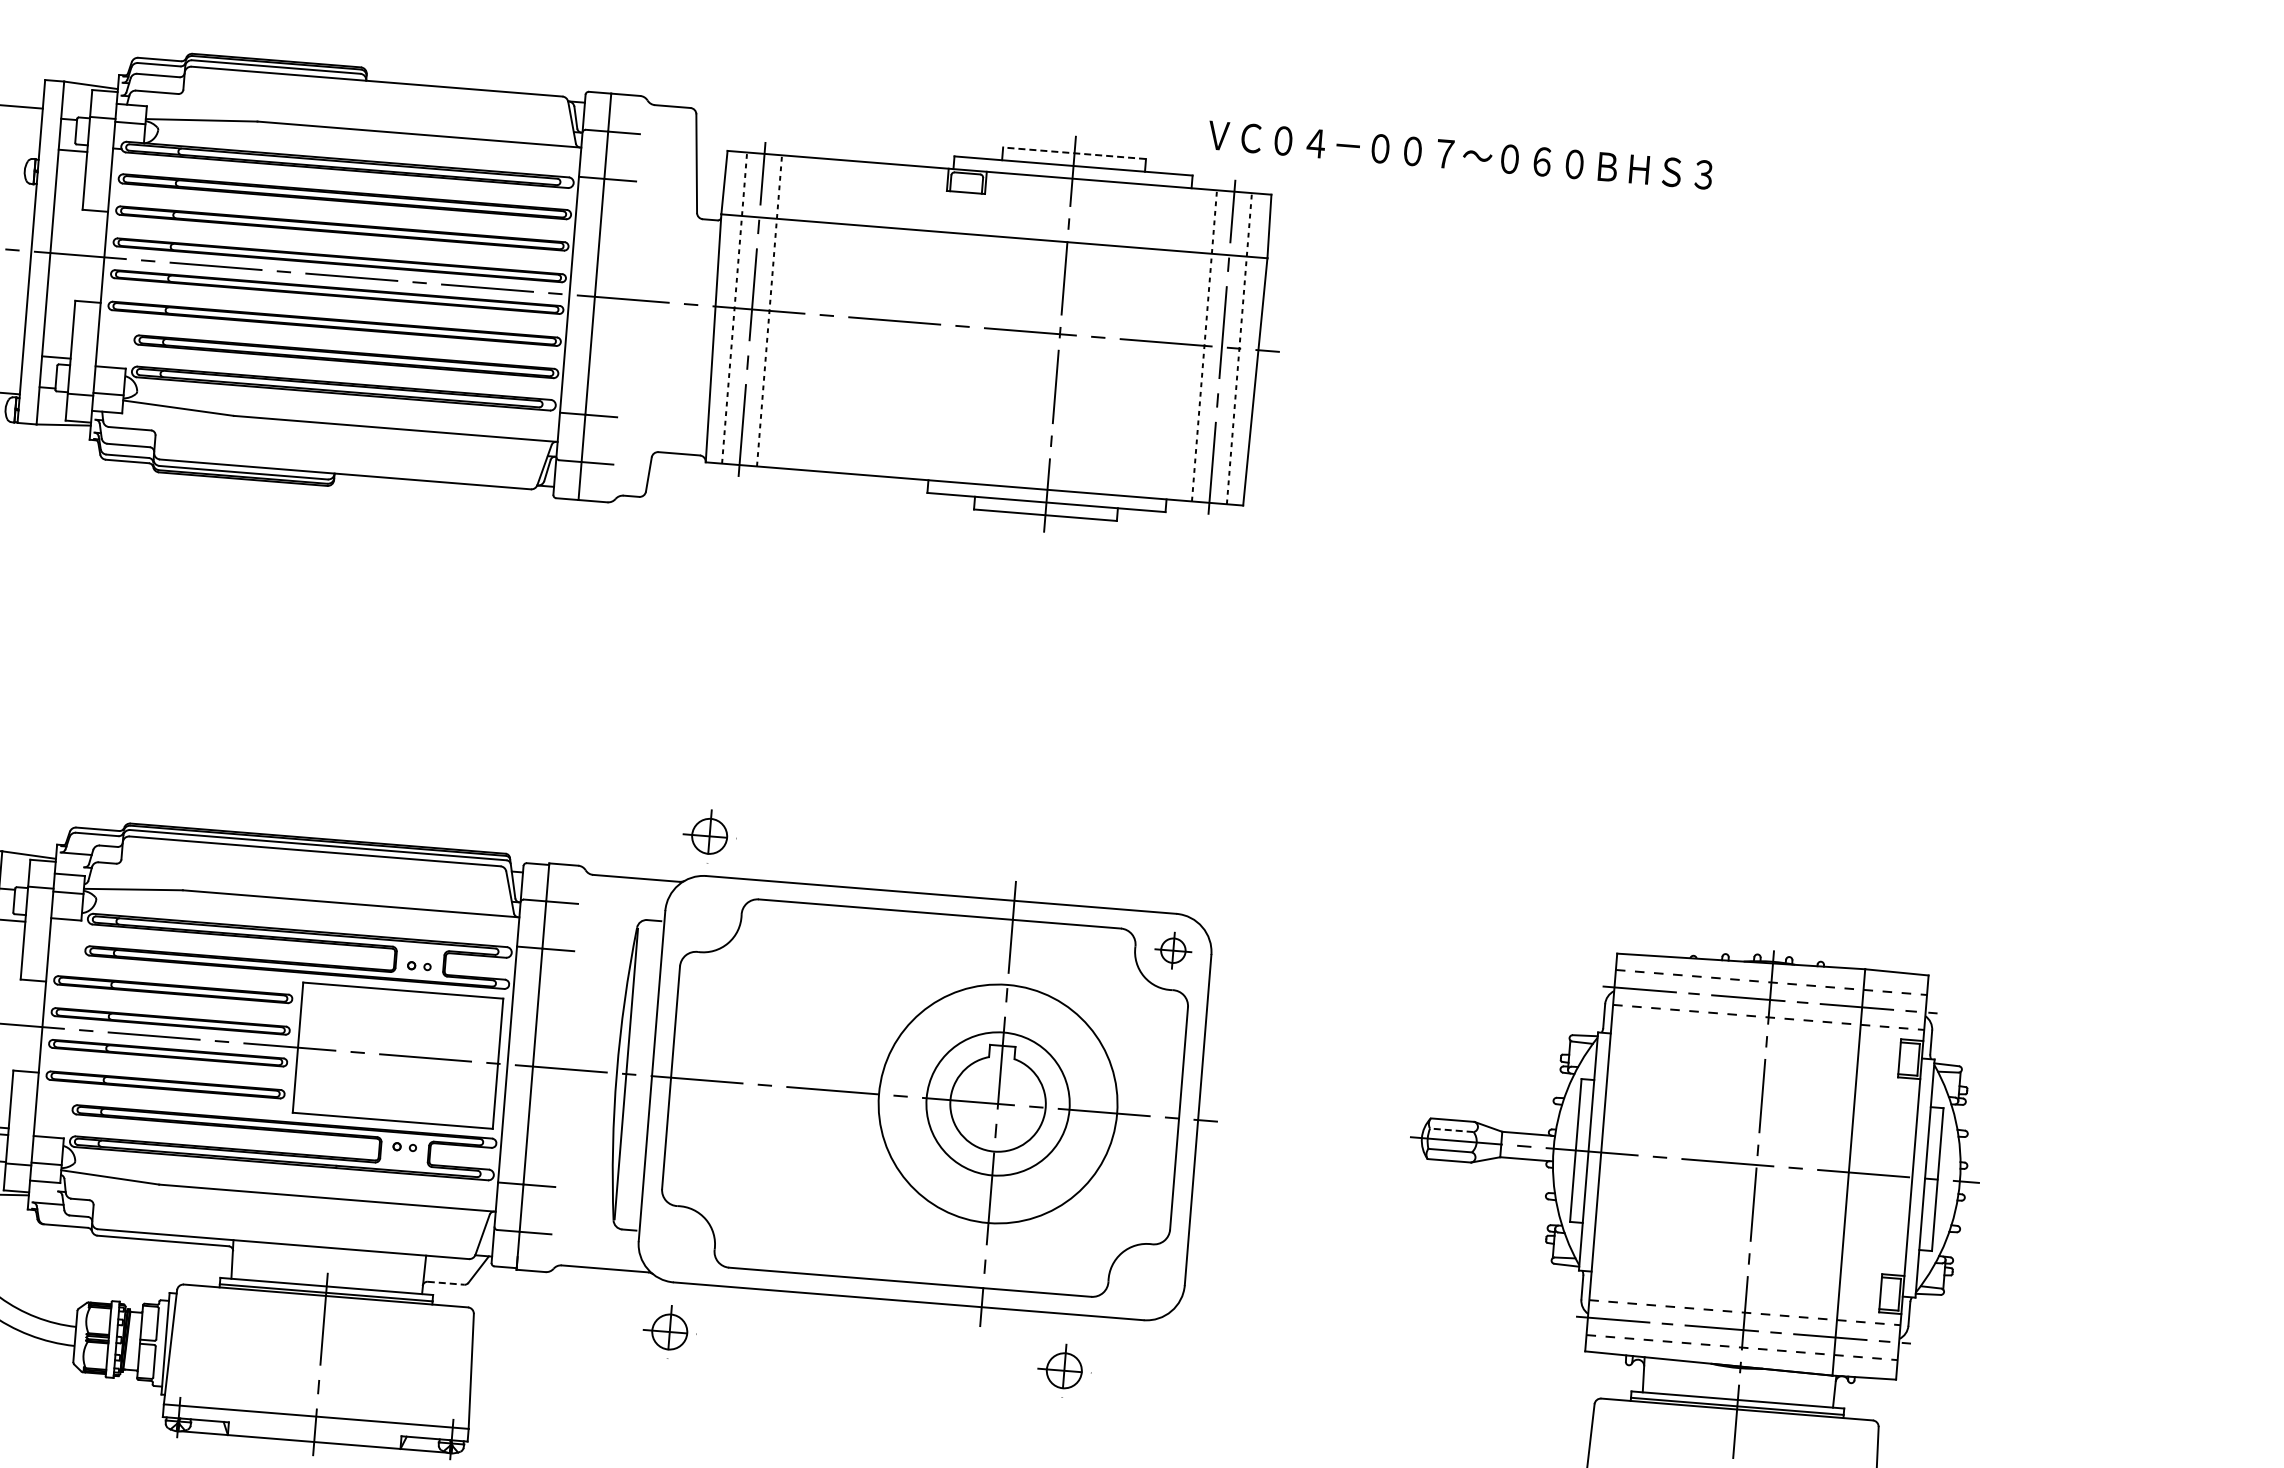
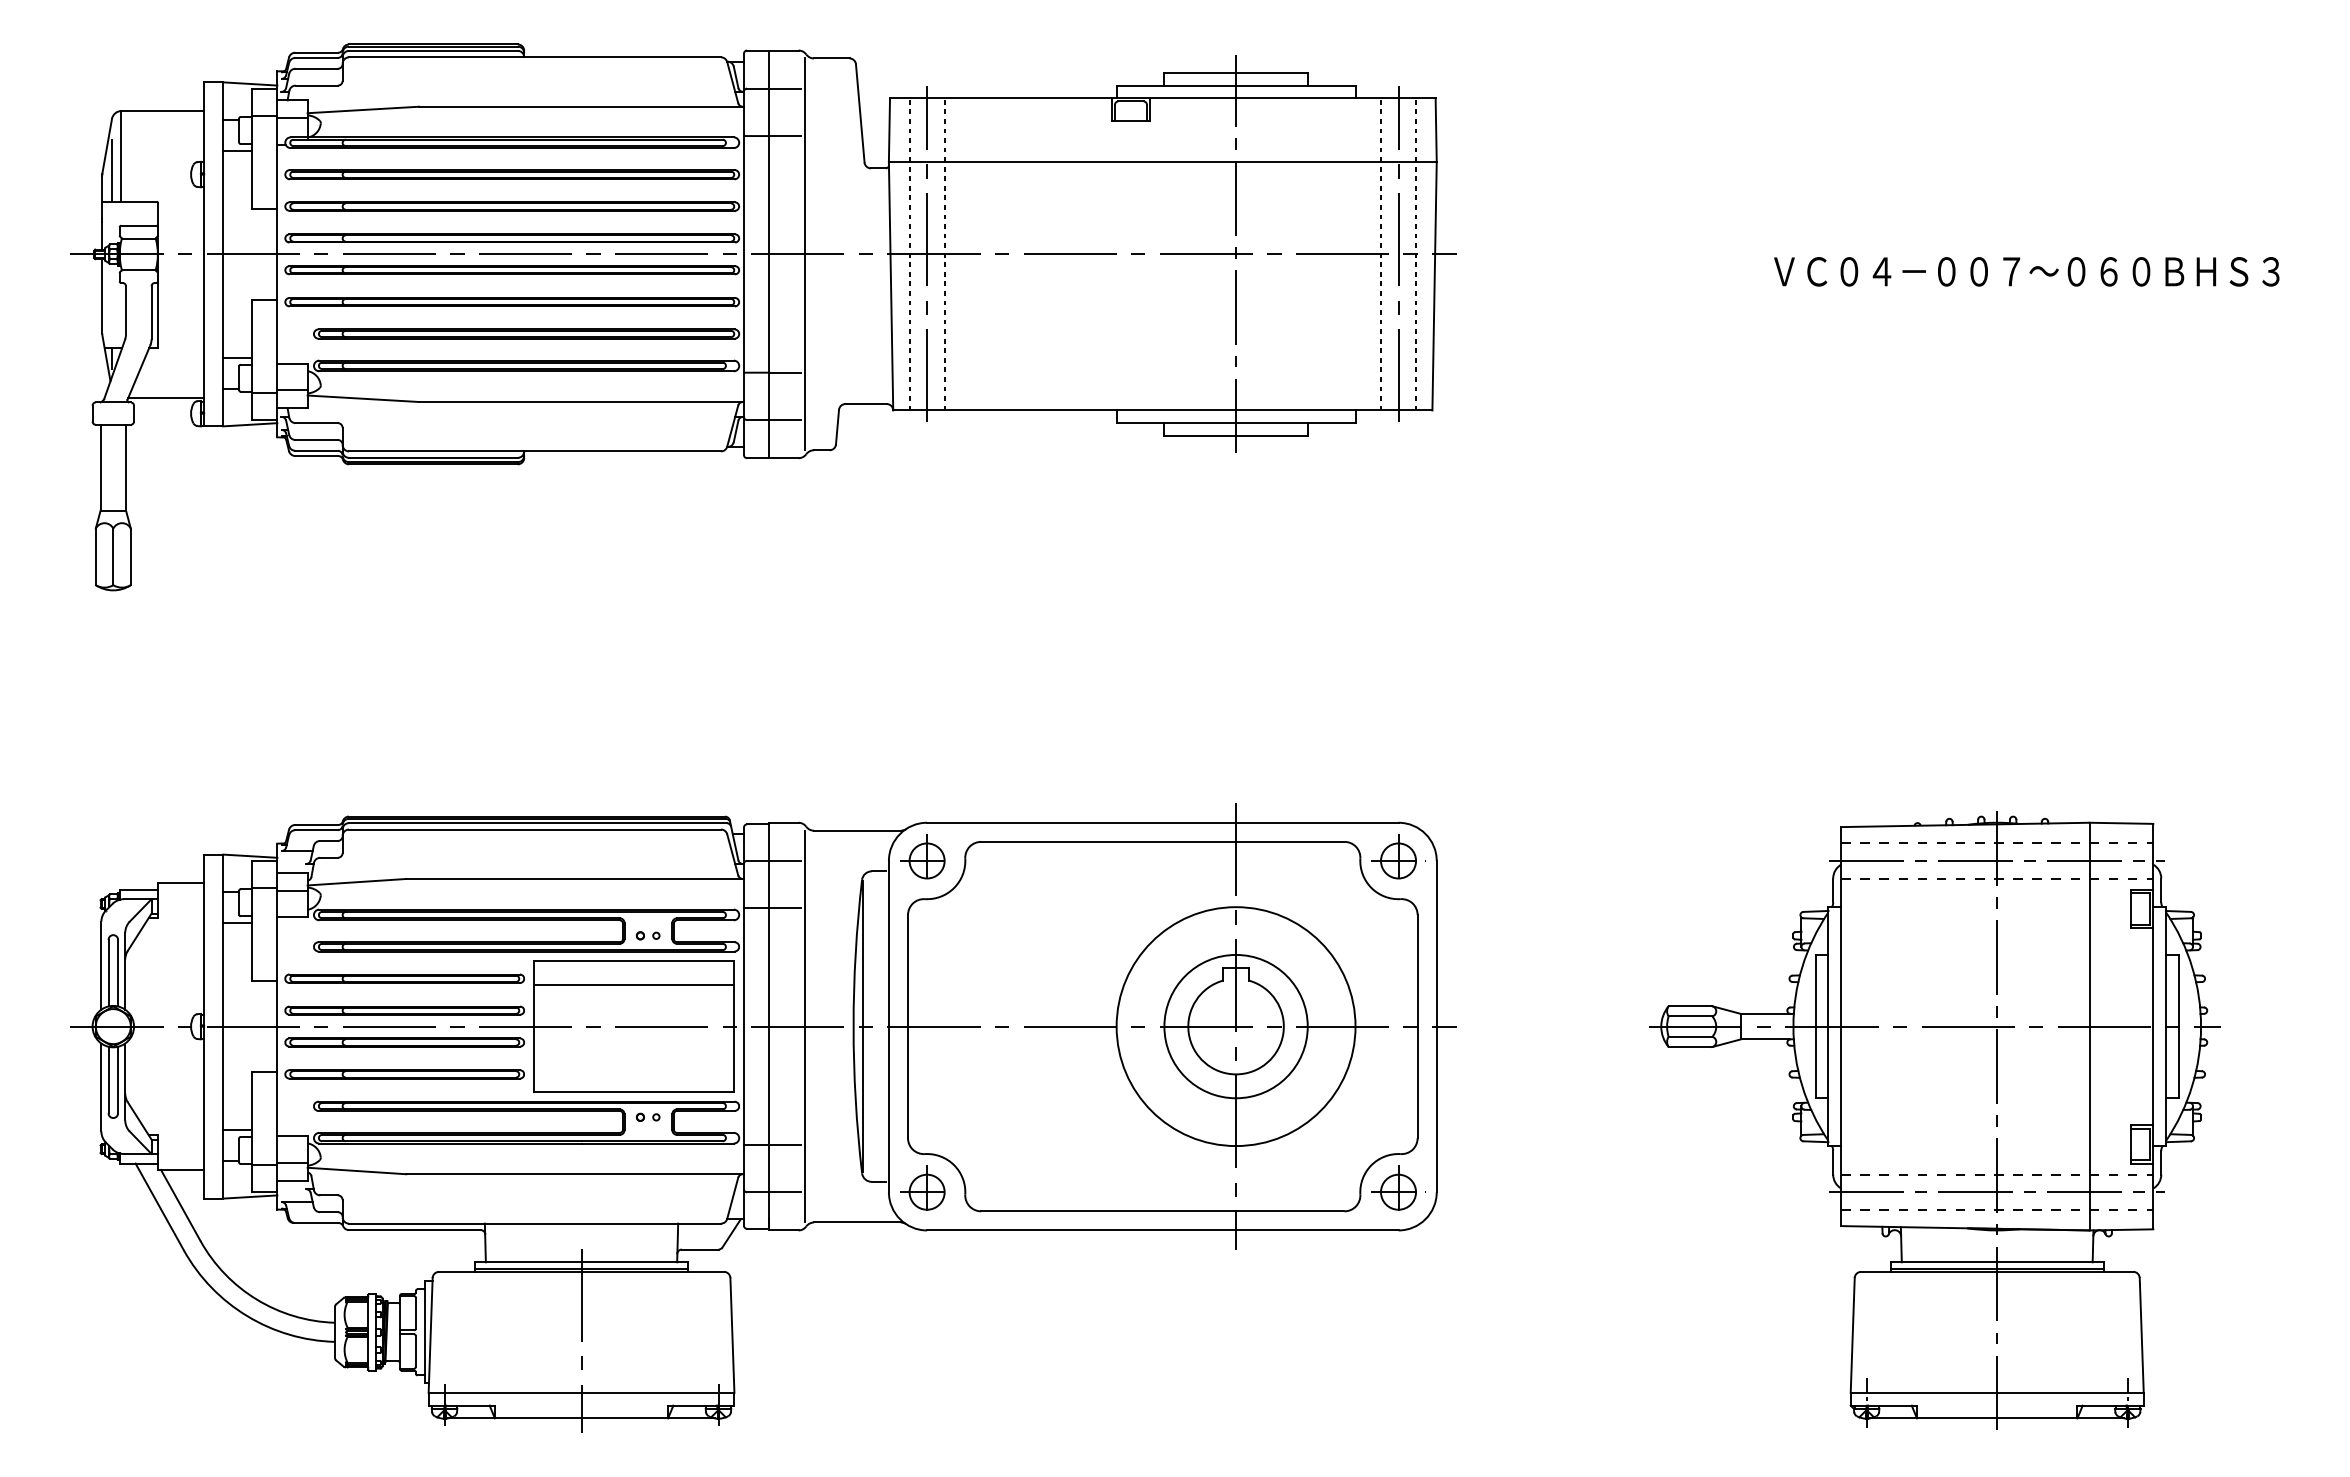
line: (1075, 152) -> (1236, 72), dashed -> solid
text: (1460, 154) -> (2026, 271), moved
line: (629, 299) -> (804, 254), added
part: (705, 831) -> (922, 856), moved
part: (1173, 947) -> (1398, 856), size x1.43
line: (400, 1014) -> (633, 985), added
line: (567, 1069) -> (804, 1026), added
line: (1451, 1130) -> (1690, 1016), dashed -> solid
line: (446, 1283) -> (700, 1249), dashed -> solid
part: (665, 1326) -> (922, 1187), moved
part: (1064, 1366) -> (1398, 1187), moved

